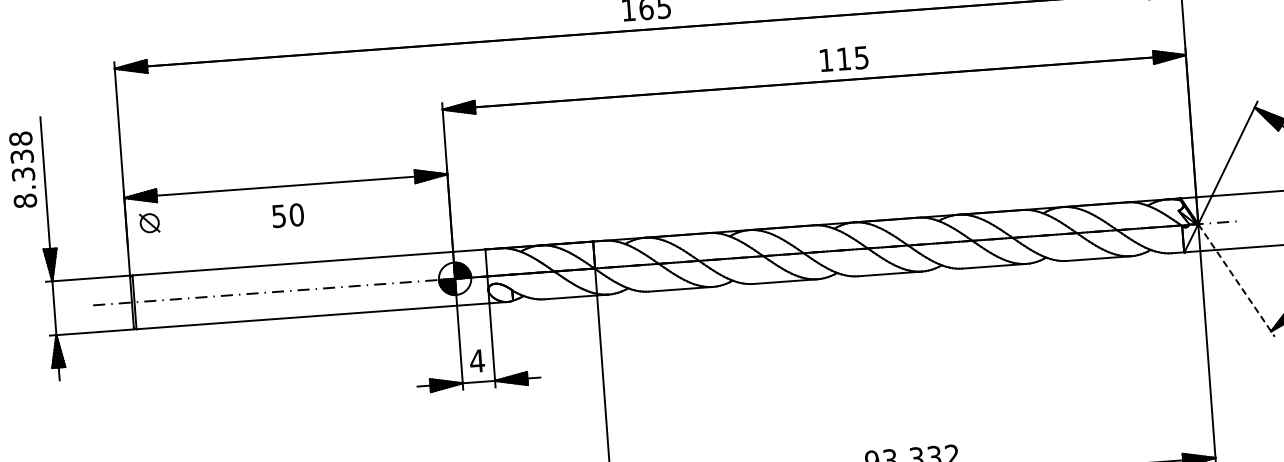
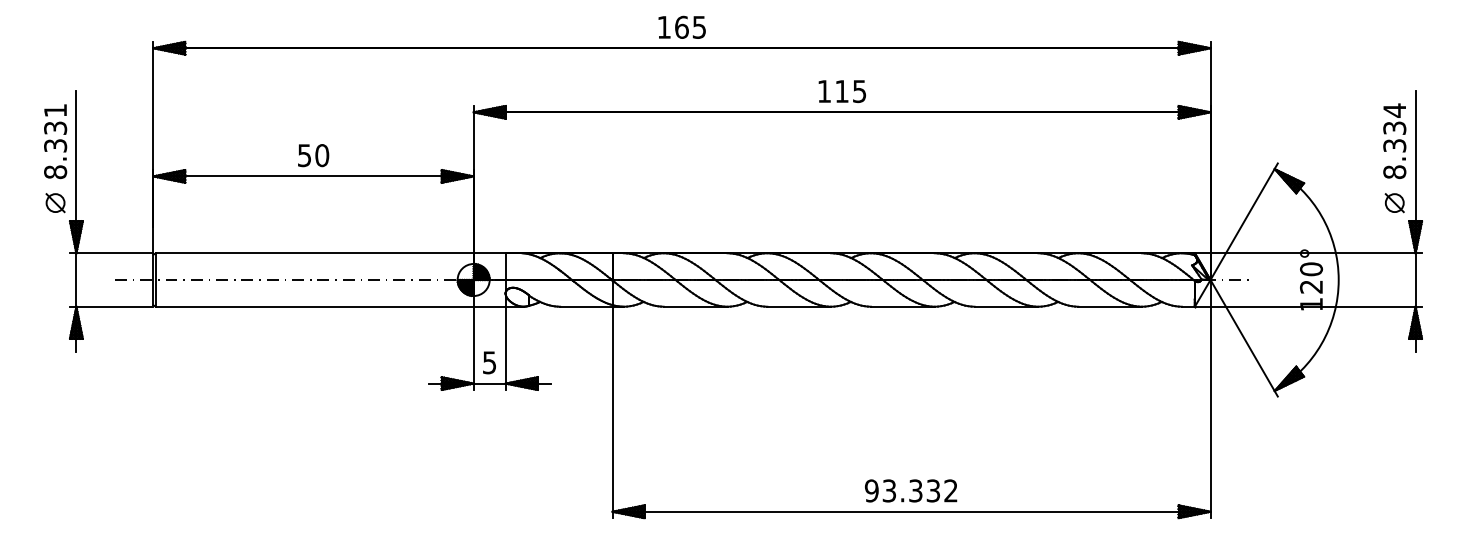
text: (843, 59) -> (841, 91), moved
text: (20, 138) -> (55, 110), 8.338 -> 8.331
text: (288, 215) -> (313, 155), moved
part: (149, 223) -> (55, 203), moved
line: (1236, 280) -> (1244, 338), dashed -> solid
text: (477, 360) -> (489, 362), 4 -> 5

